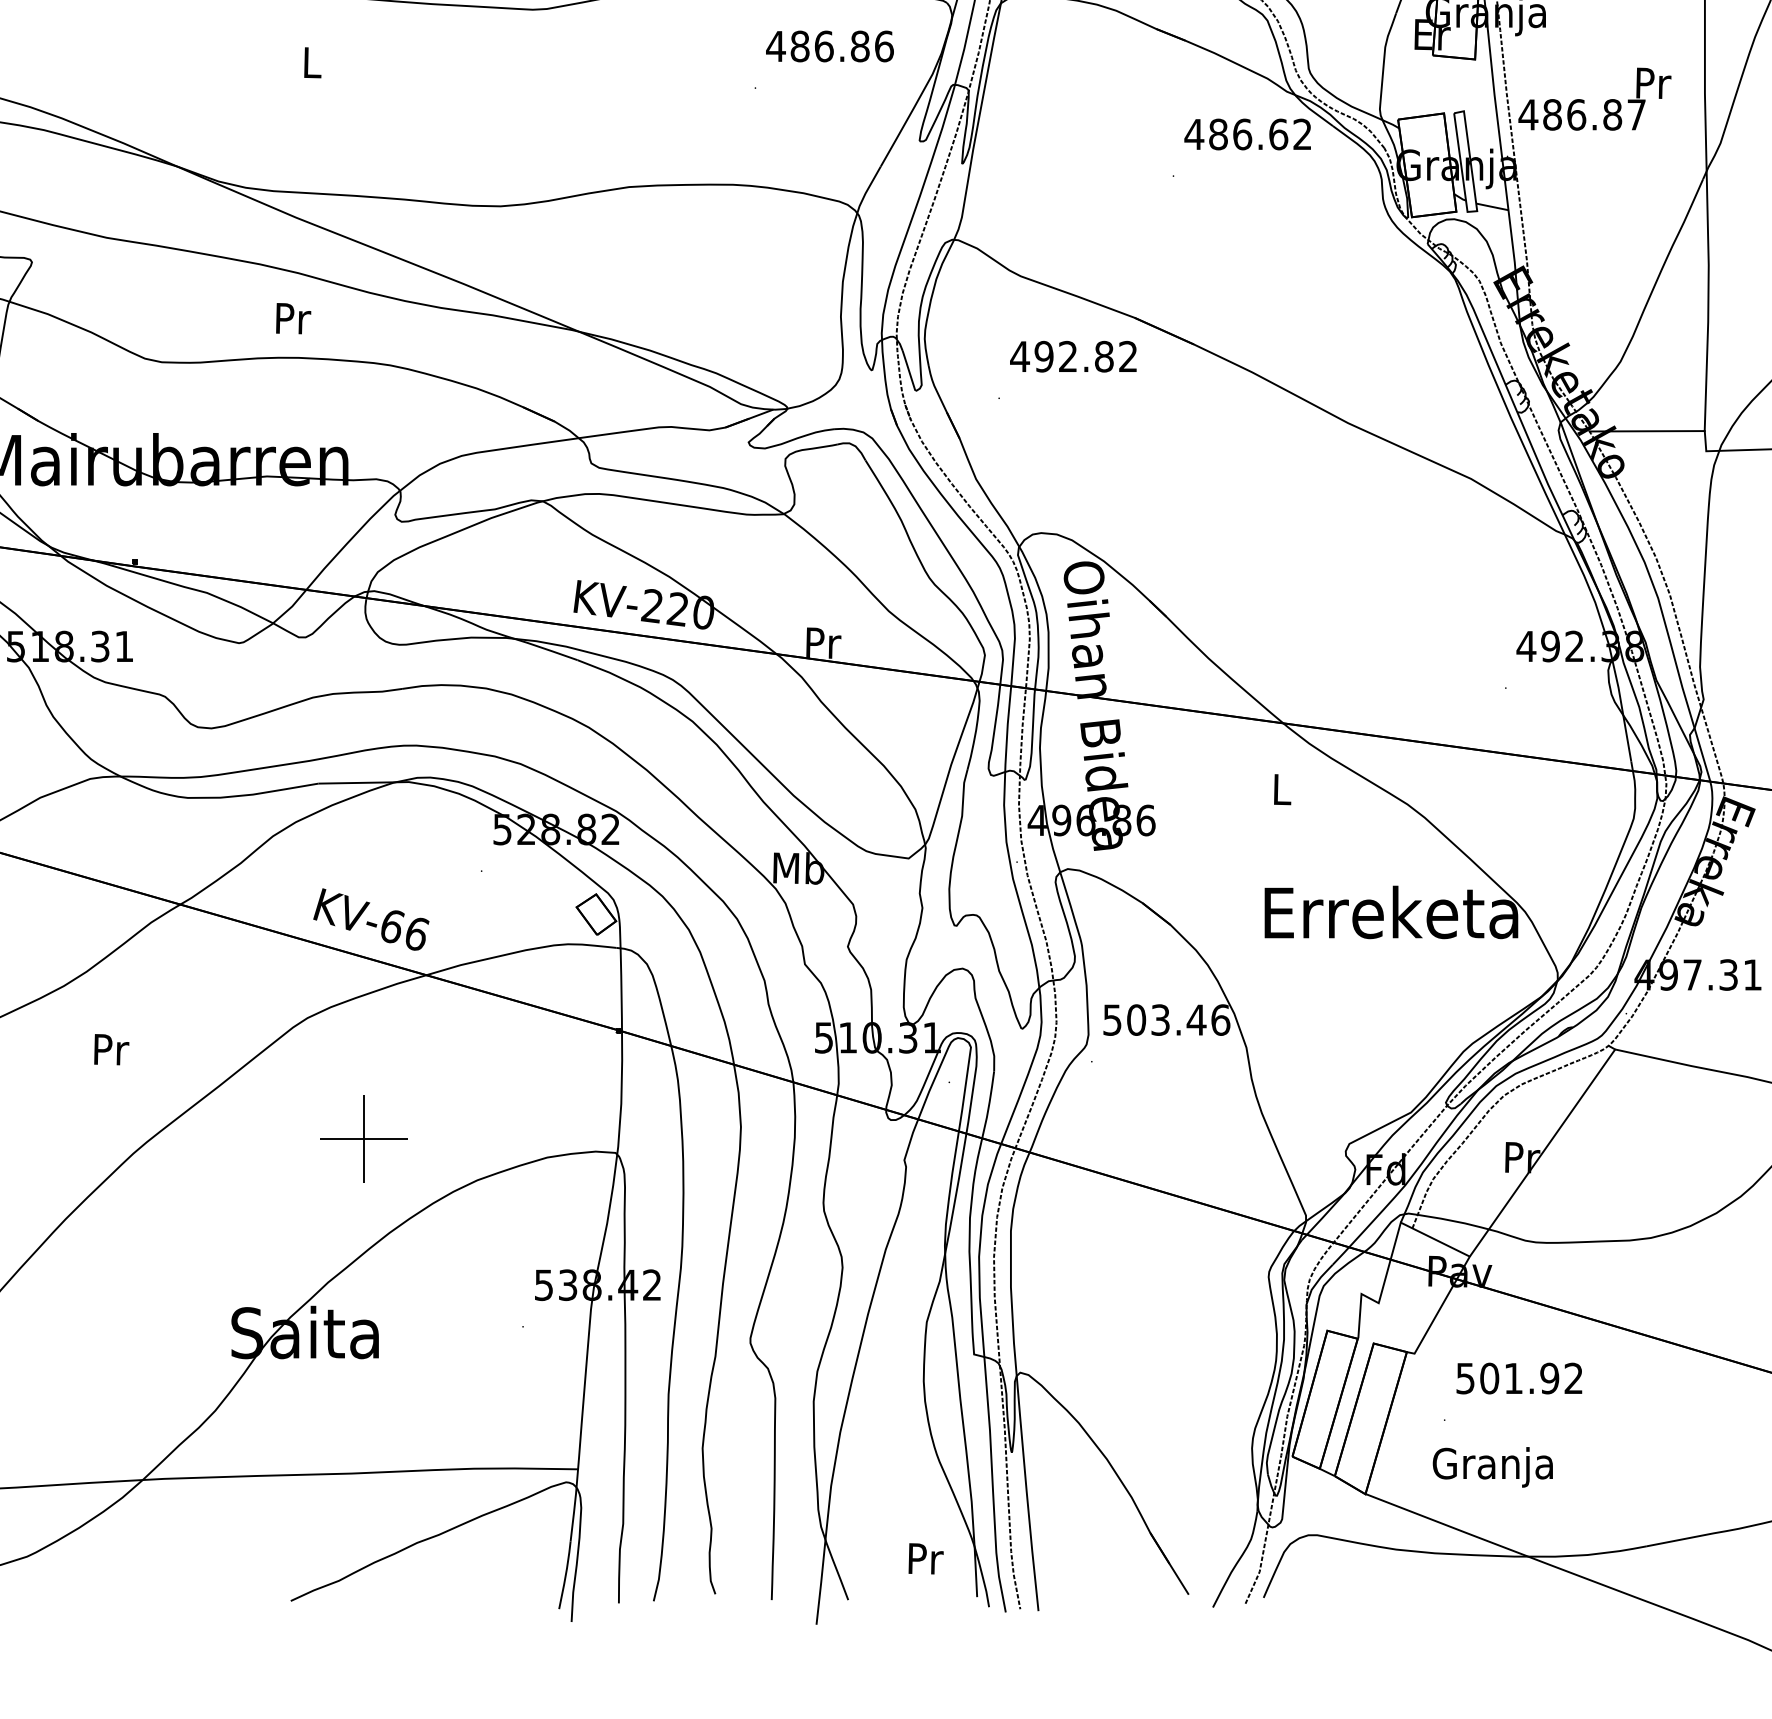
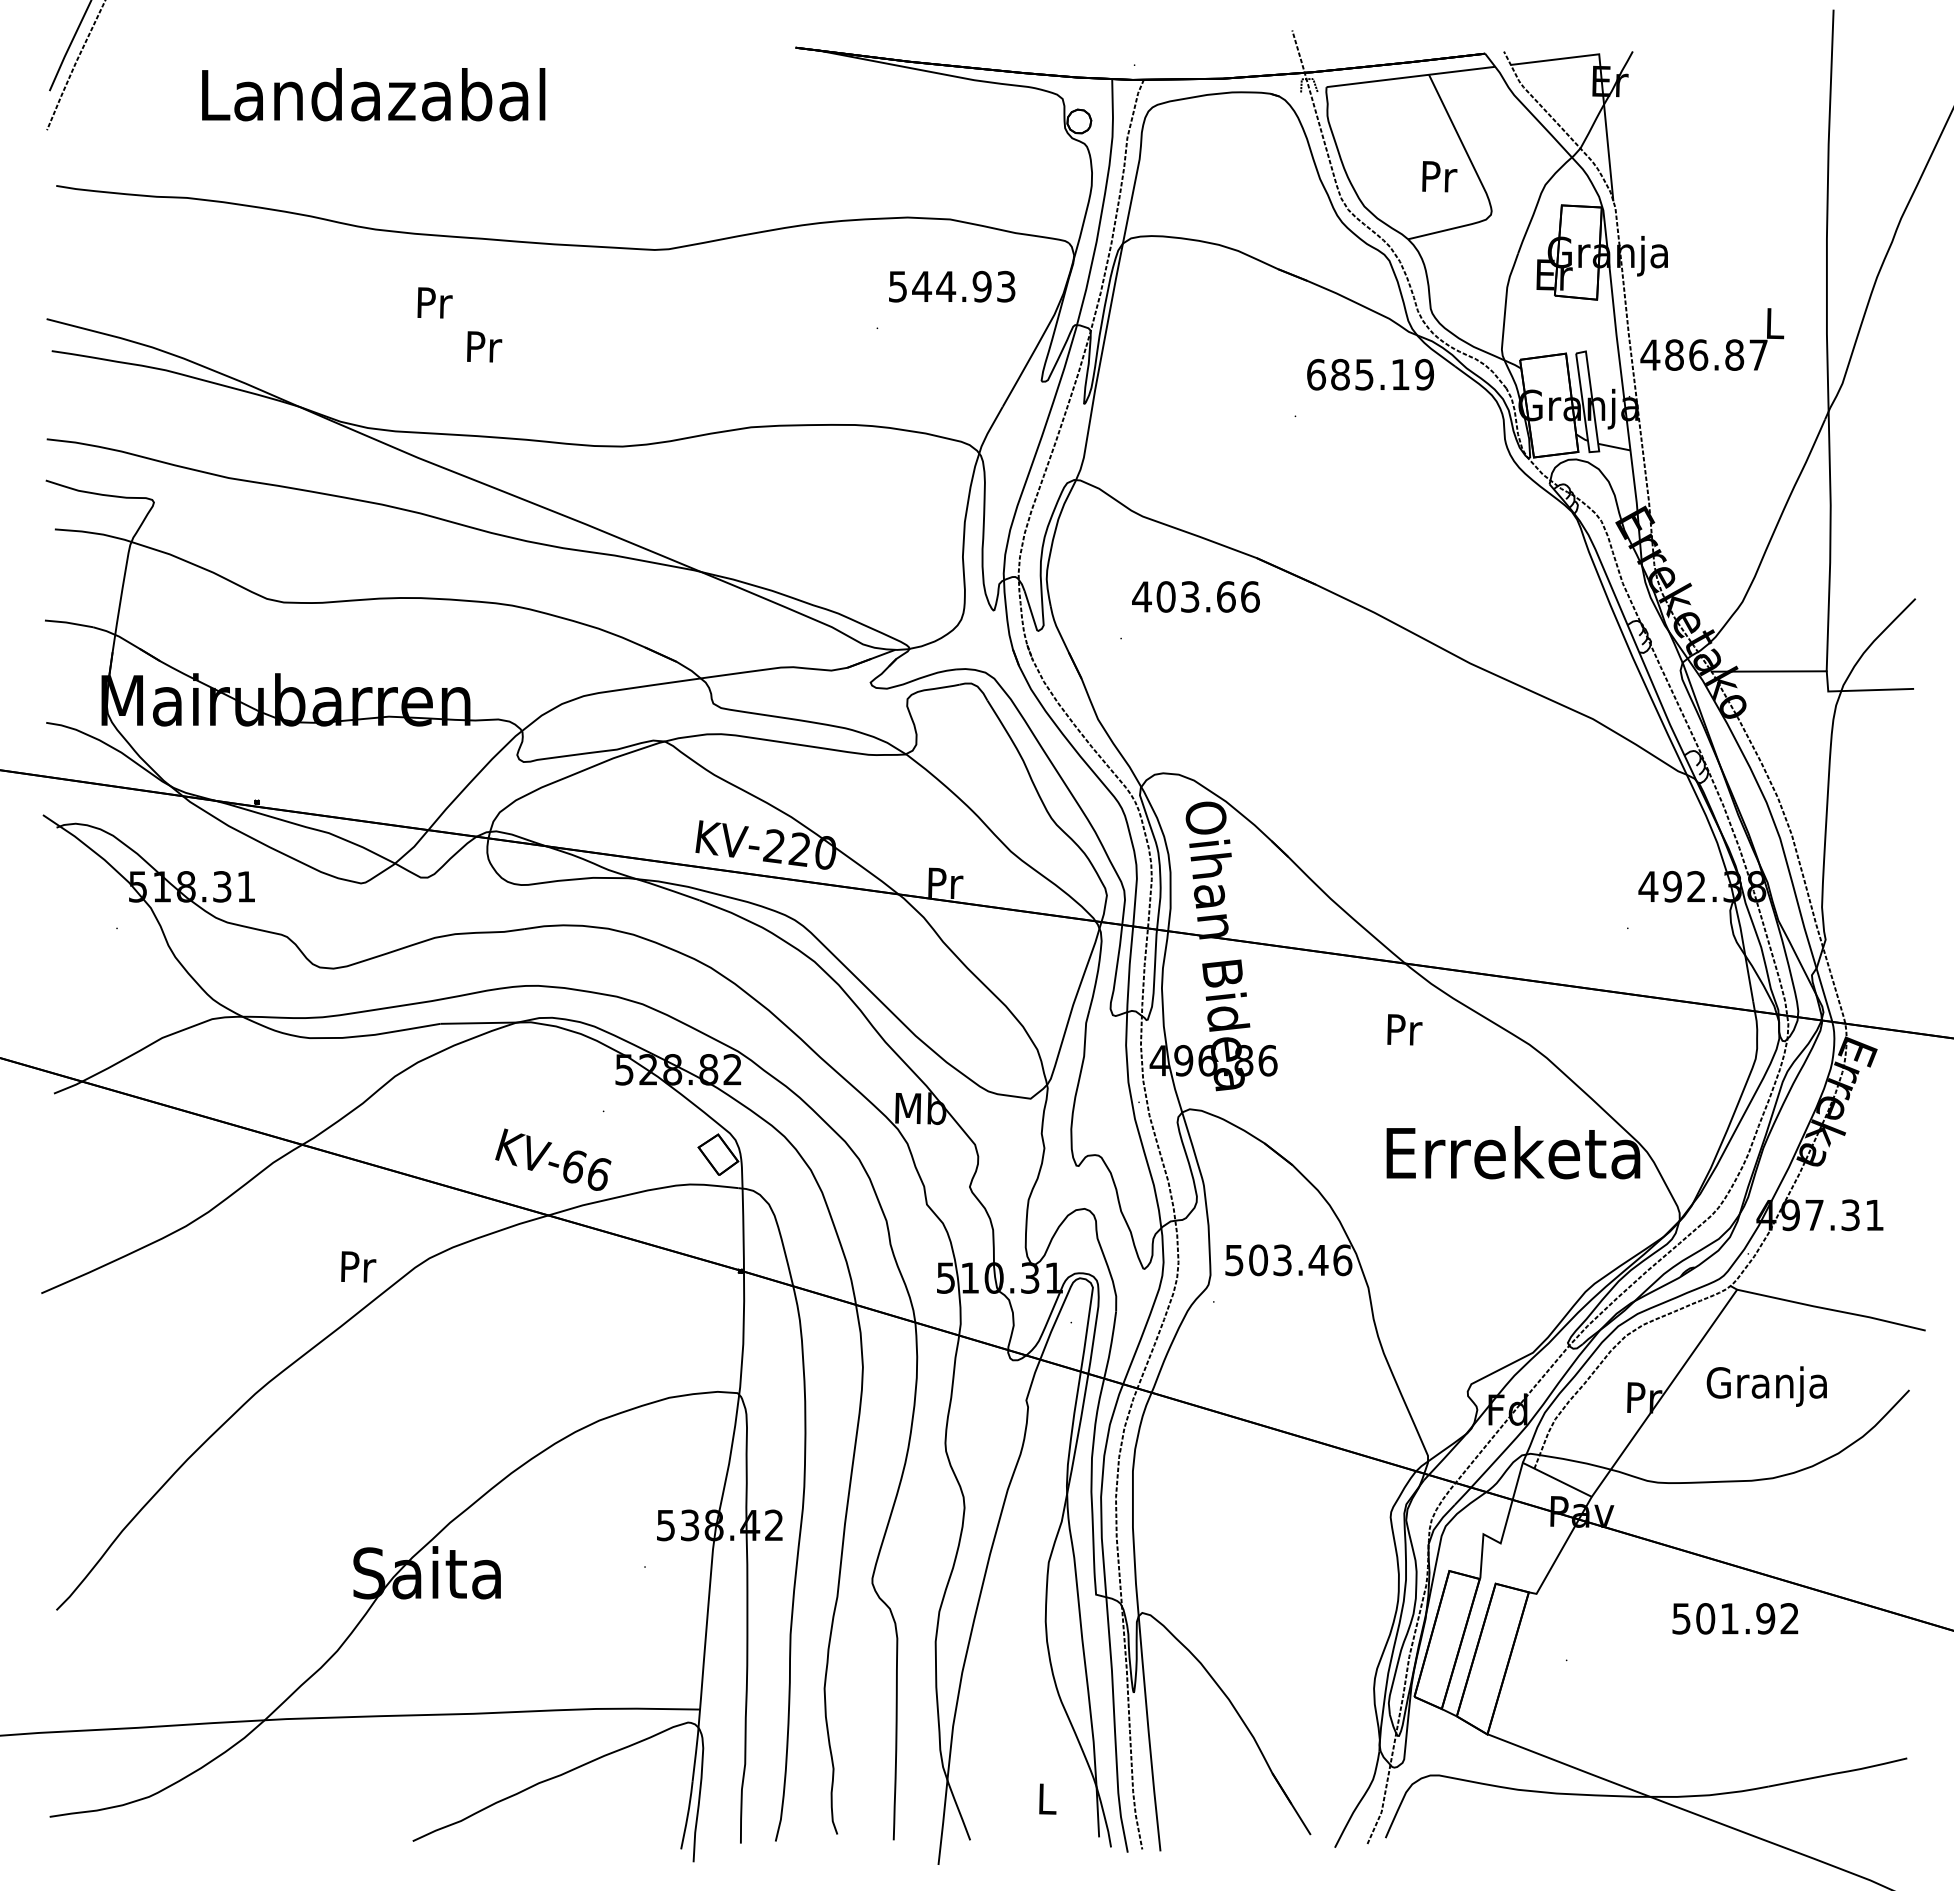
text: (829, 46) -> (951, 286), 486.86 -> 544.93
text: (312, 62) -> (434, 302), L -> Pr
text: (1653, 83) -> (1775, 323), Pr -> L
text: (1247, 134) -> (1369, 374), 486.62 -> 685.19
text: (293, 318) -> (484, 346), moved
text: (1085, 356) -> (1207, 596), 492.82 -> 403.66
text: (1282, 789) -> (1404, 1029), L -> Pr
text: (371, 919) -> (553, 1159), moved
text: (111, 1049) -> (358, 1266), moved
part: (363, 1138) -> (485, 1378), removed
text: (1519, 1378) -> (1735, 1618), moved
text: (1492, 1467) -> (1766, 1386), moved
text: (925, 1558) -> (1047, 1798), Pr -> L

